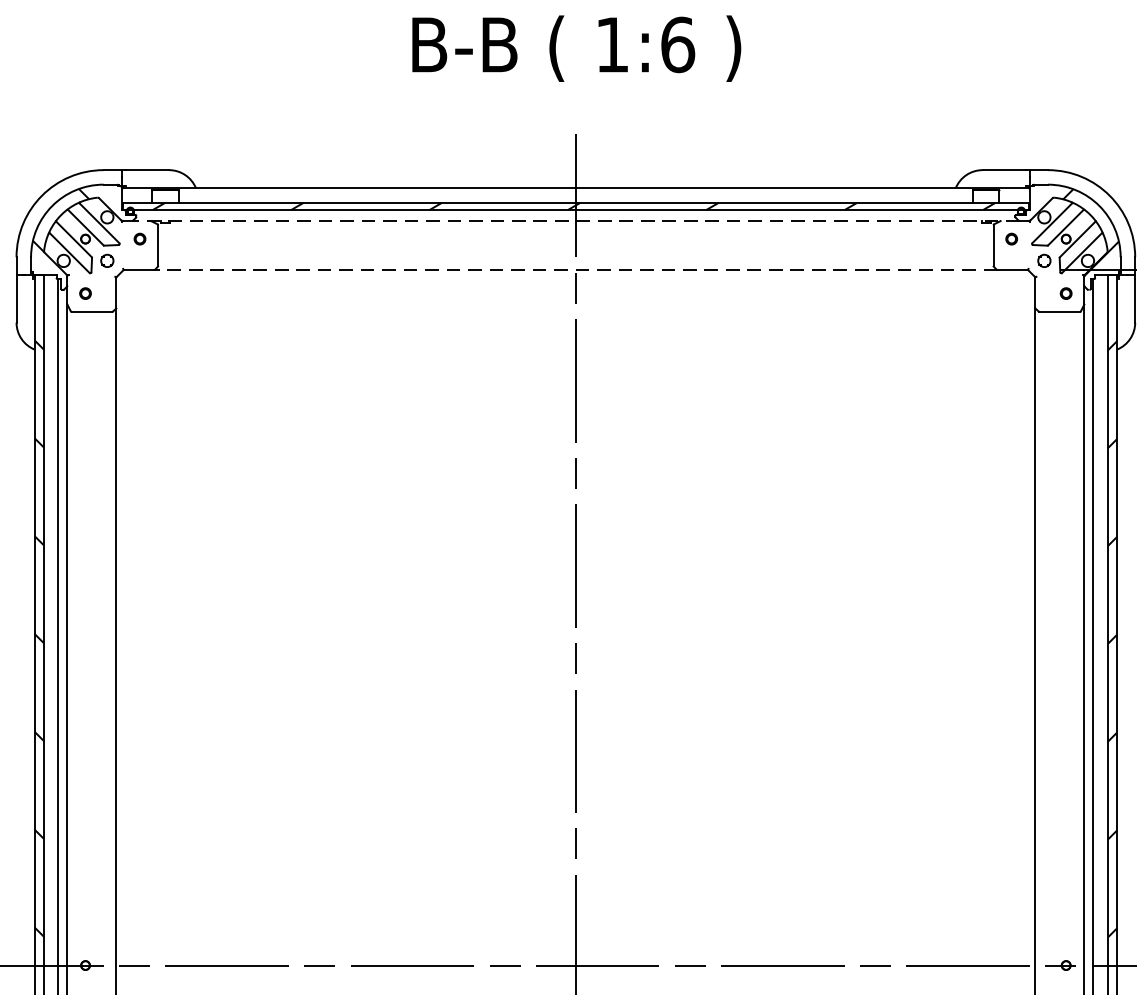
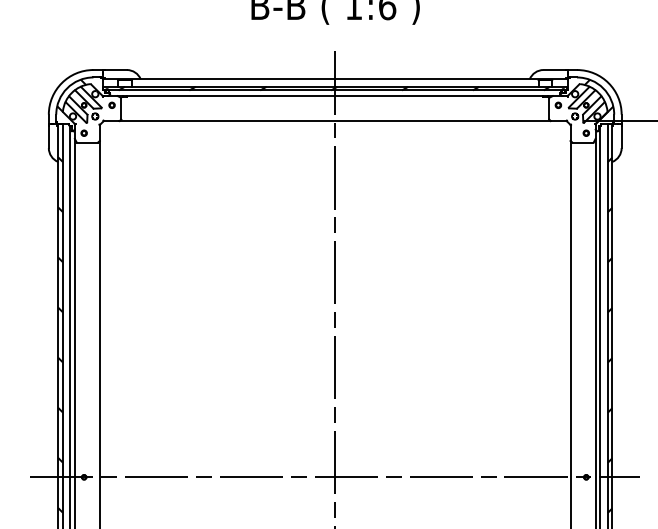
line: (574, 221) -> (334, 96), dashed -> solid
line: (576, 270) -> (335, 121), dashed -> solid

